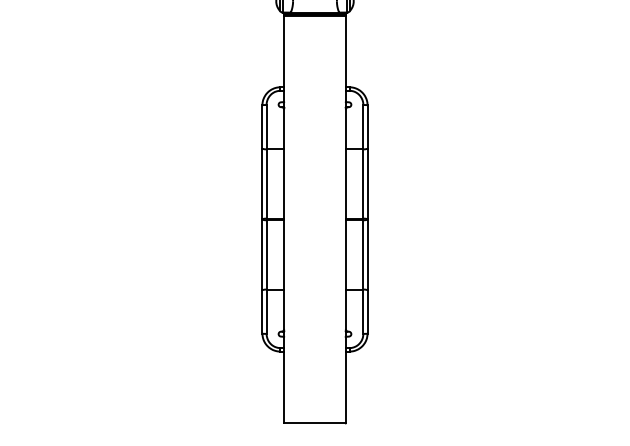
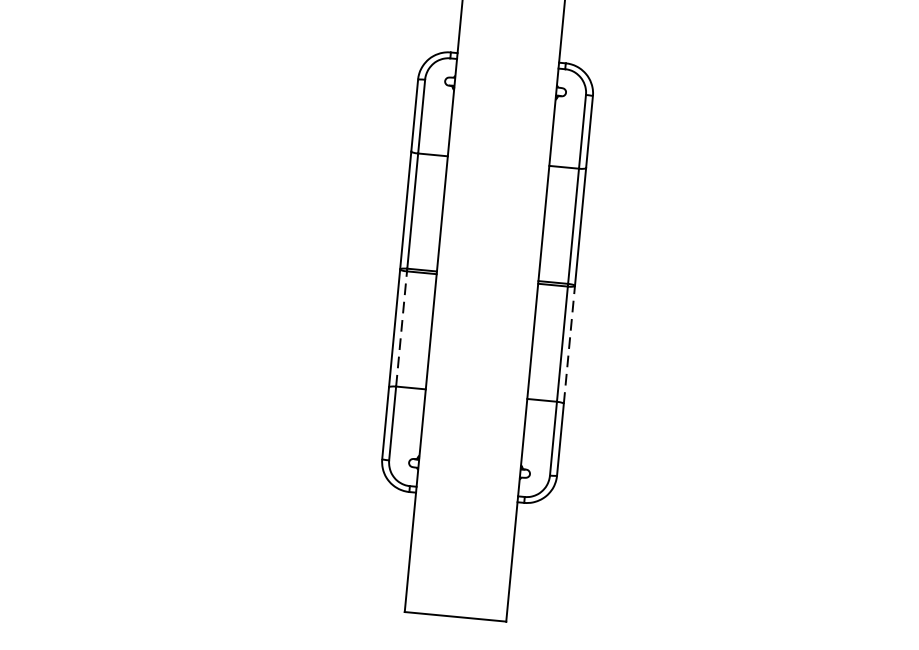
line: (266, 254) -> (401, 328), solid -> dashed
line: (367, 254) -> (569, 344), solid -> dashed

